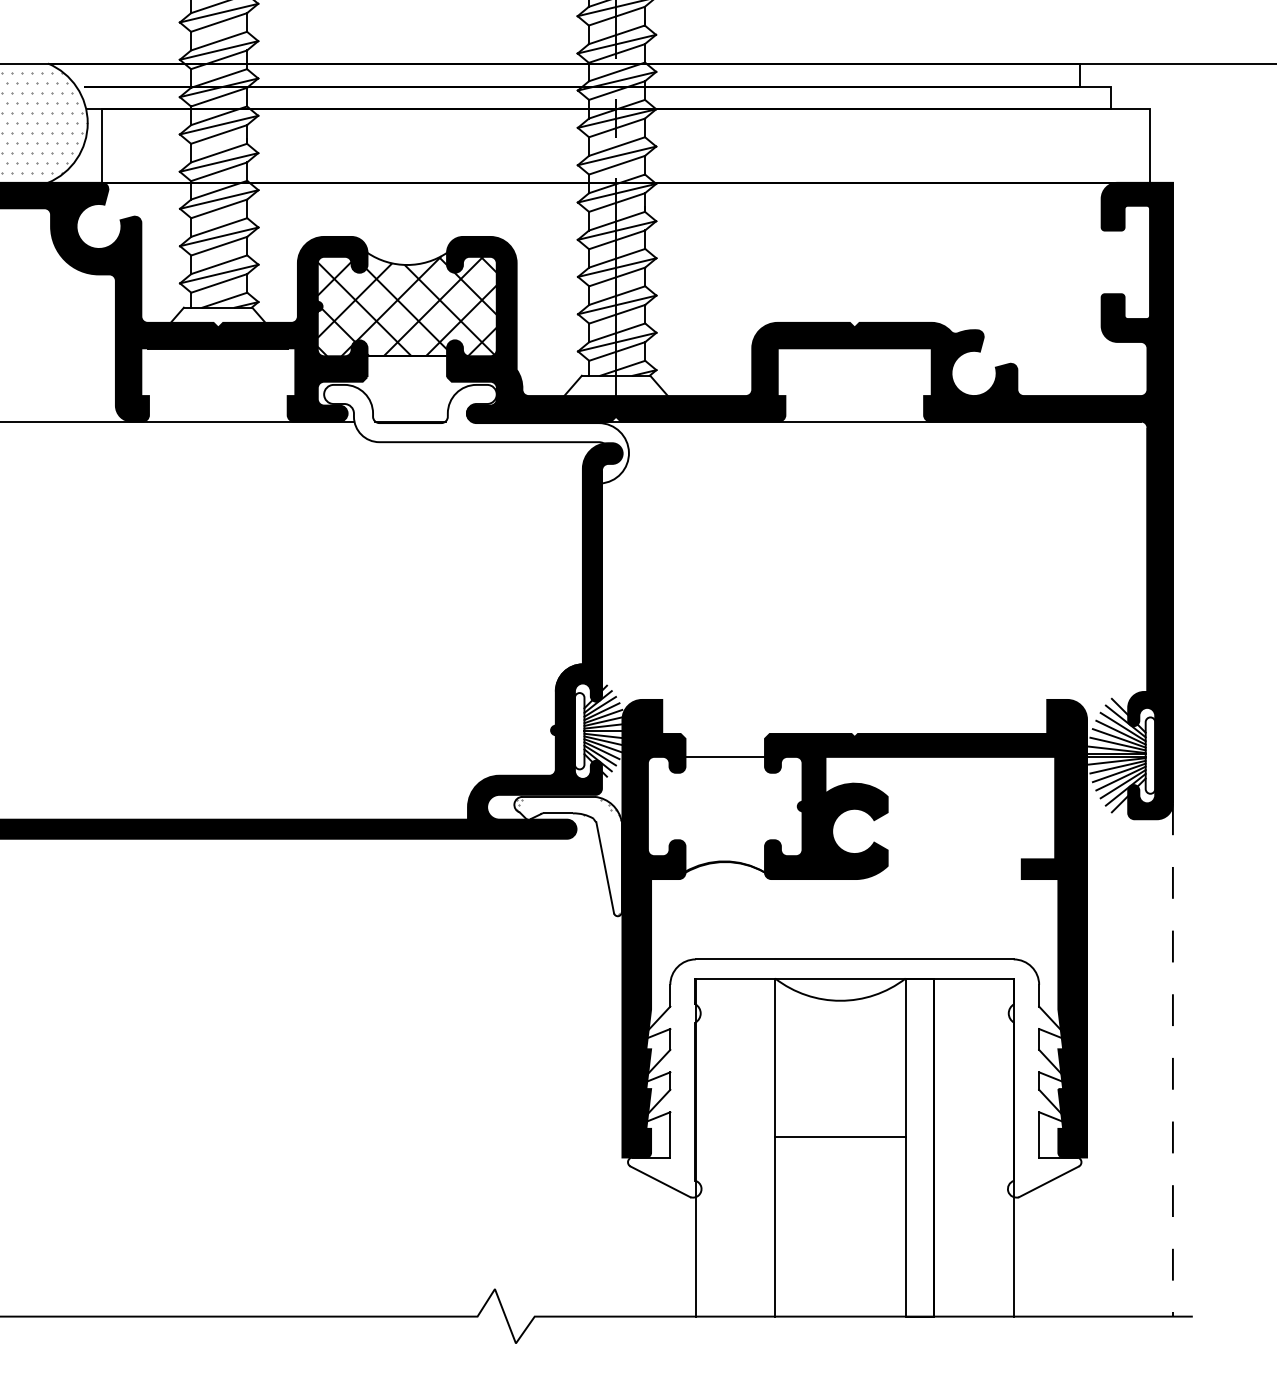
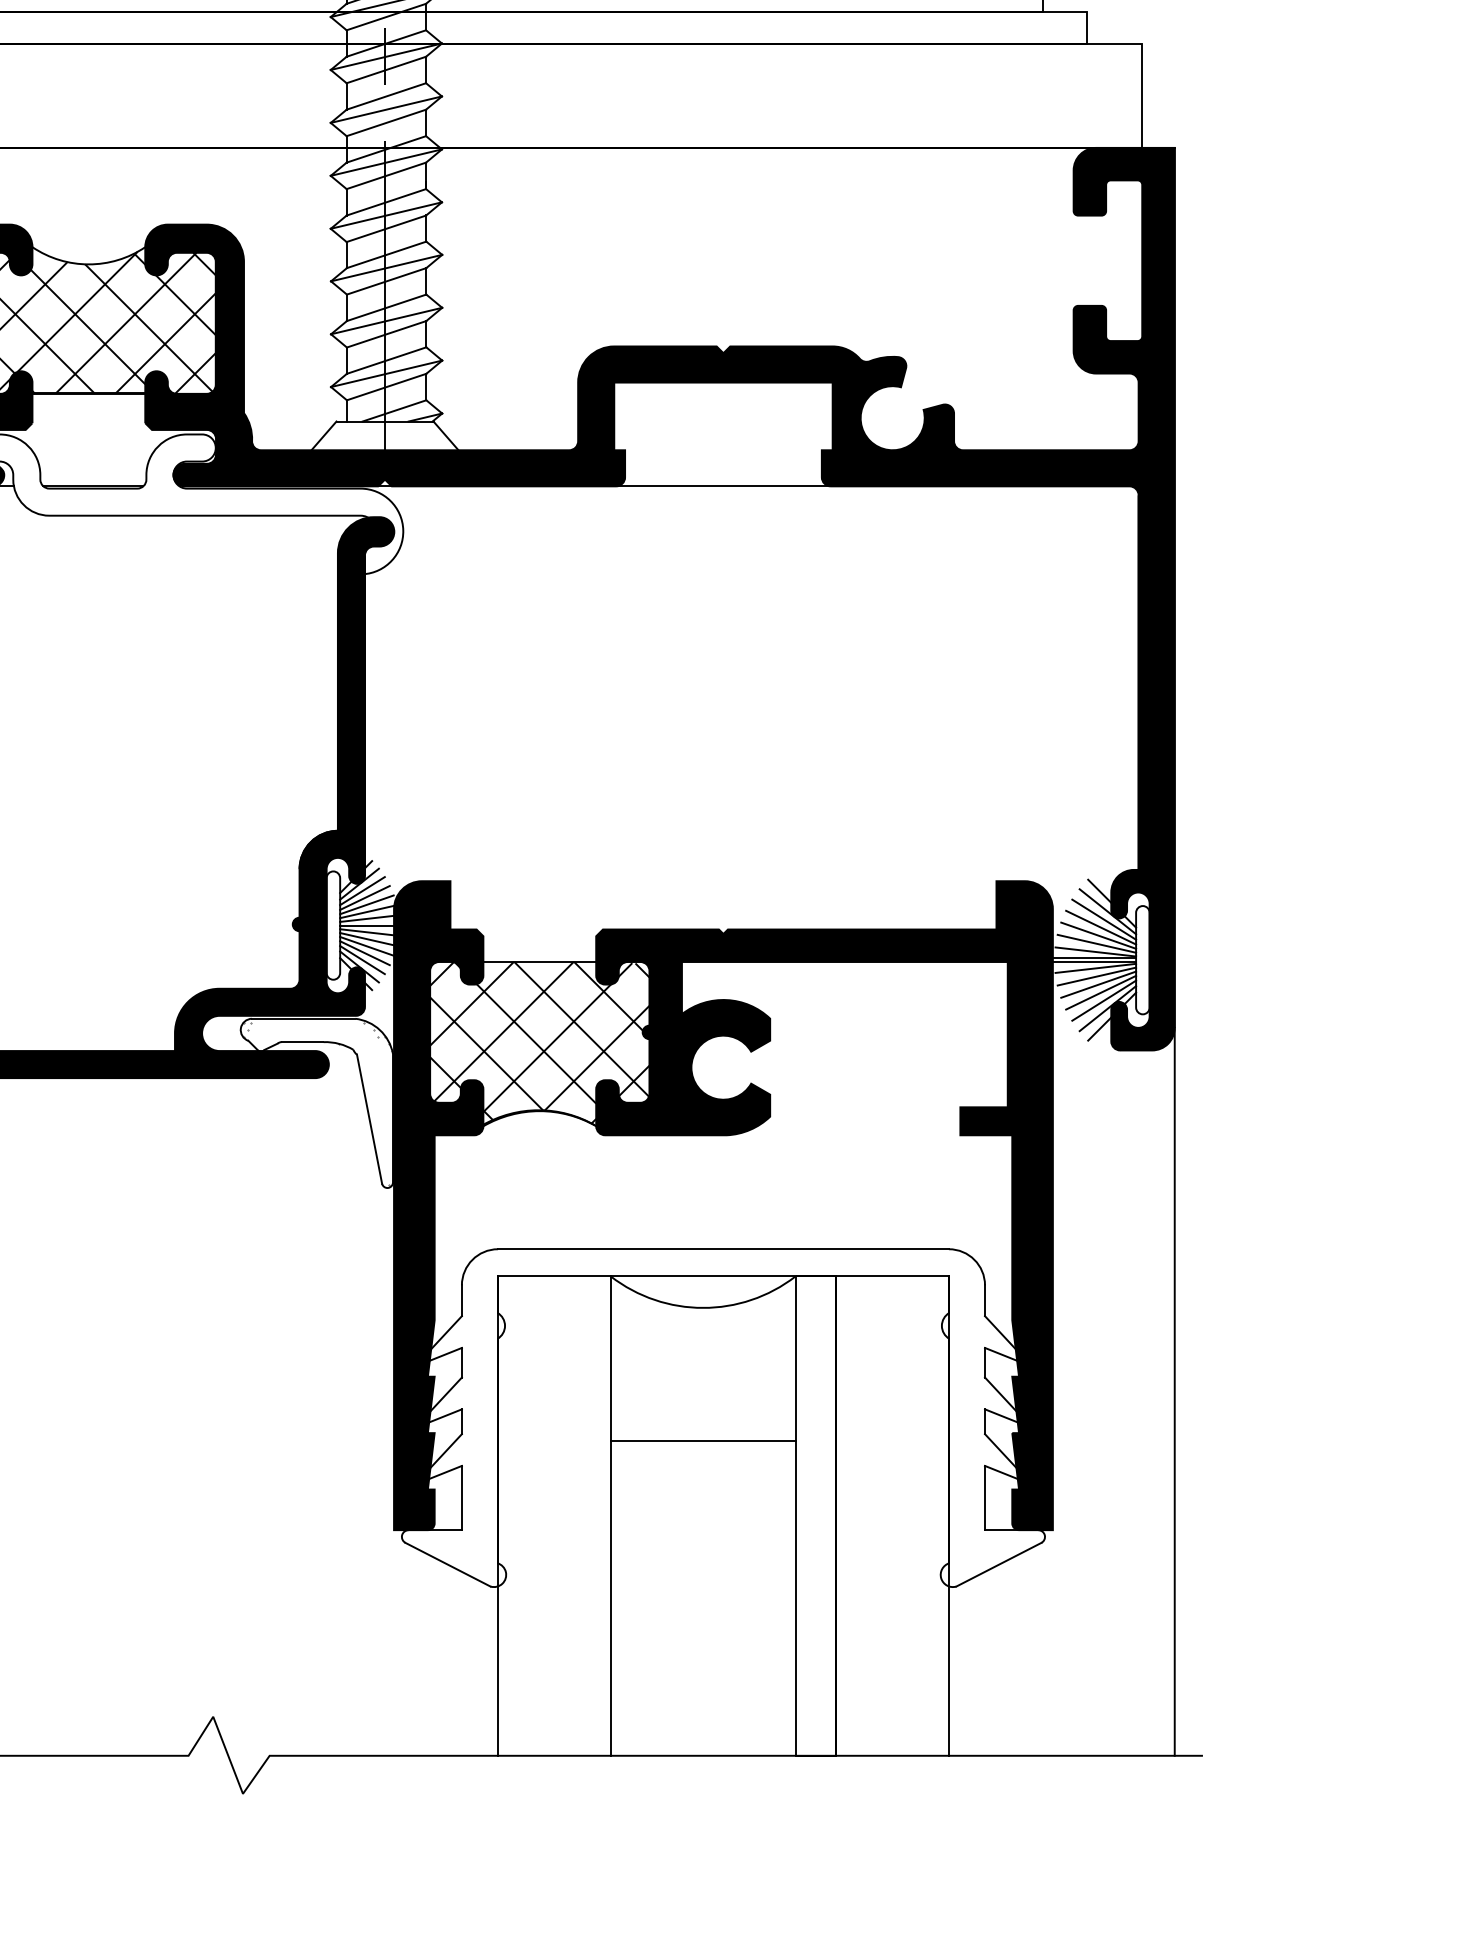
hatch: (724, 813) -> (538, 1042), added
line: (1172, 1059) -> (1174, 1391), dashed -> solid
line: (840, 1136) -> (703, 1440), moved

